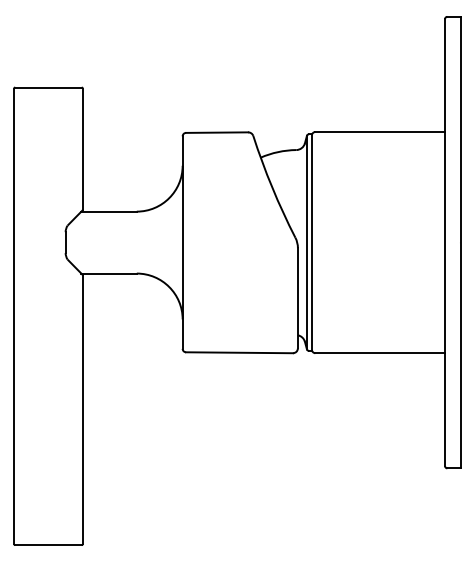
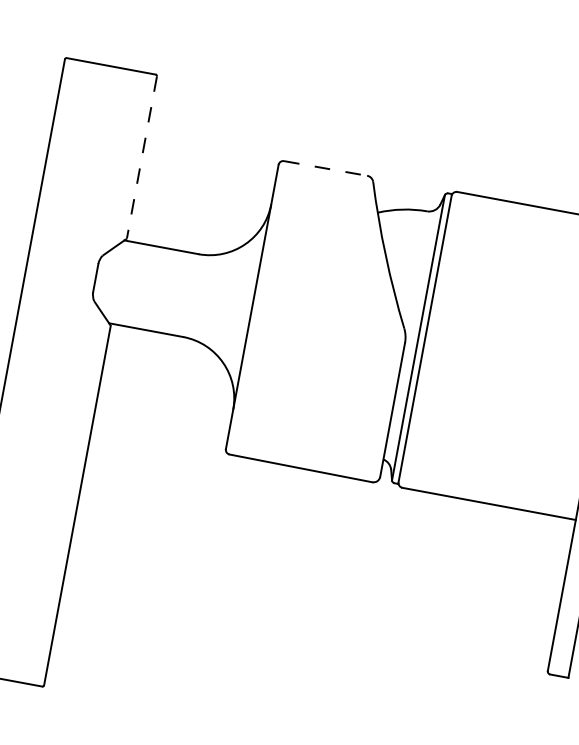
line: (217, 132) -> (326, 168), solid -> dashed
line: (82, 149) -> (141, 157), solid -> dashed

